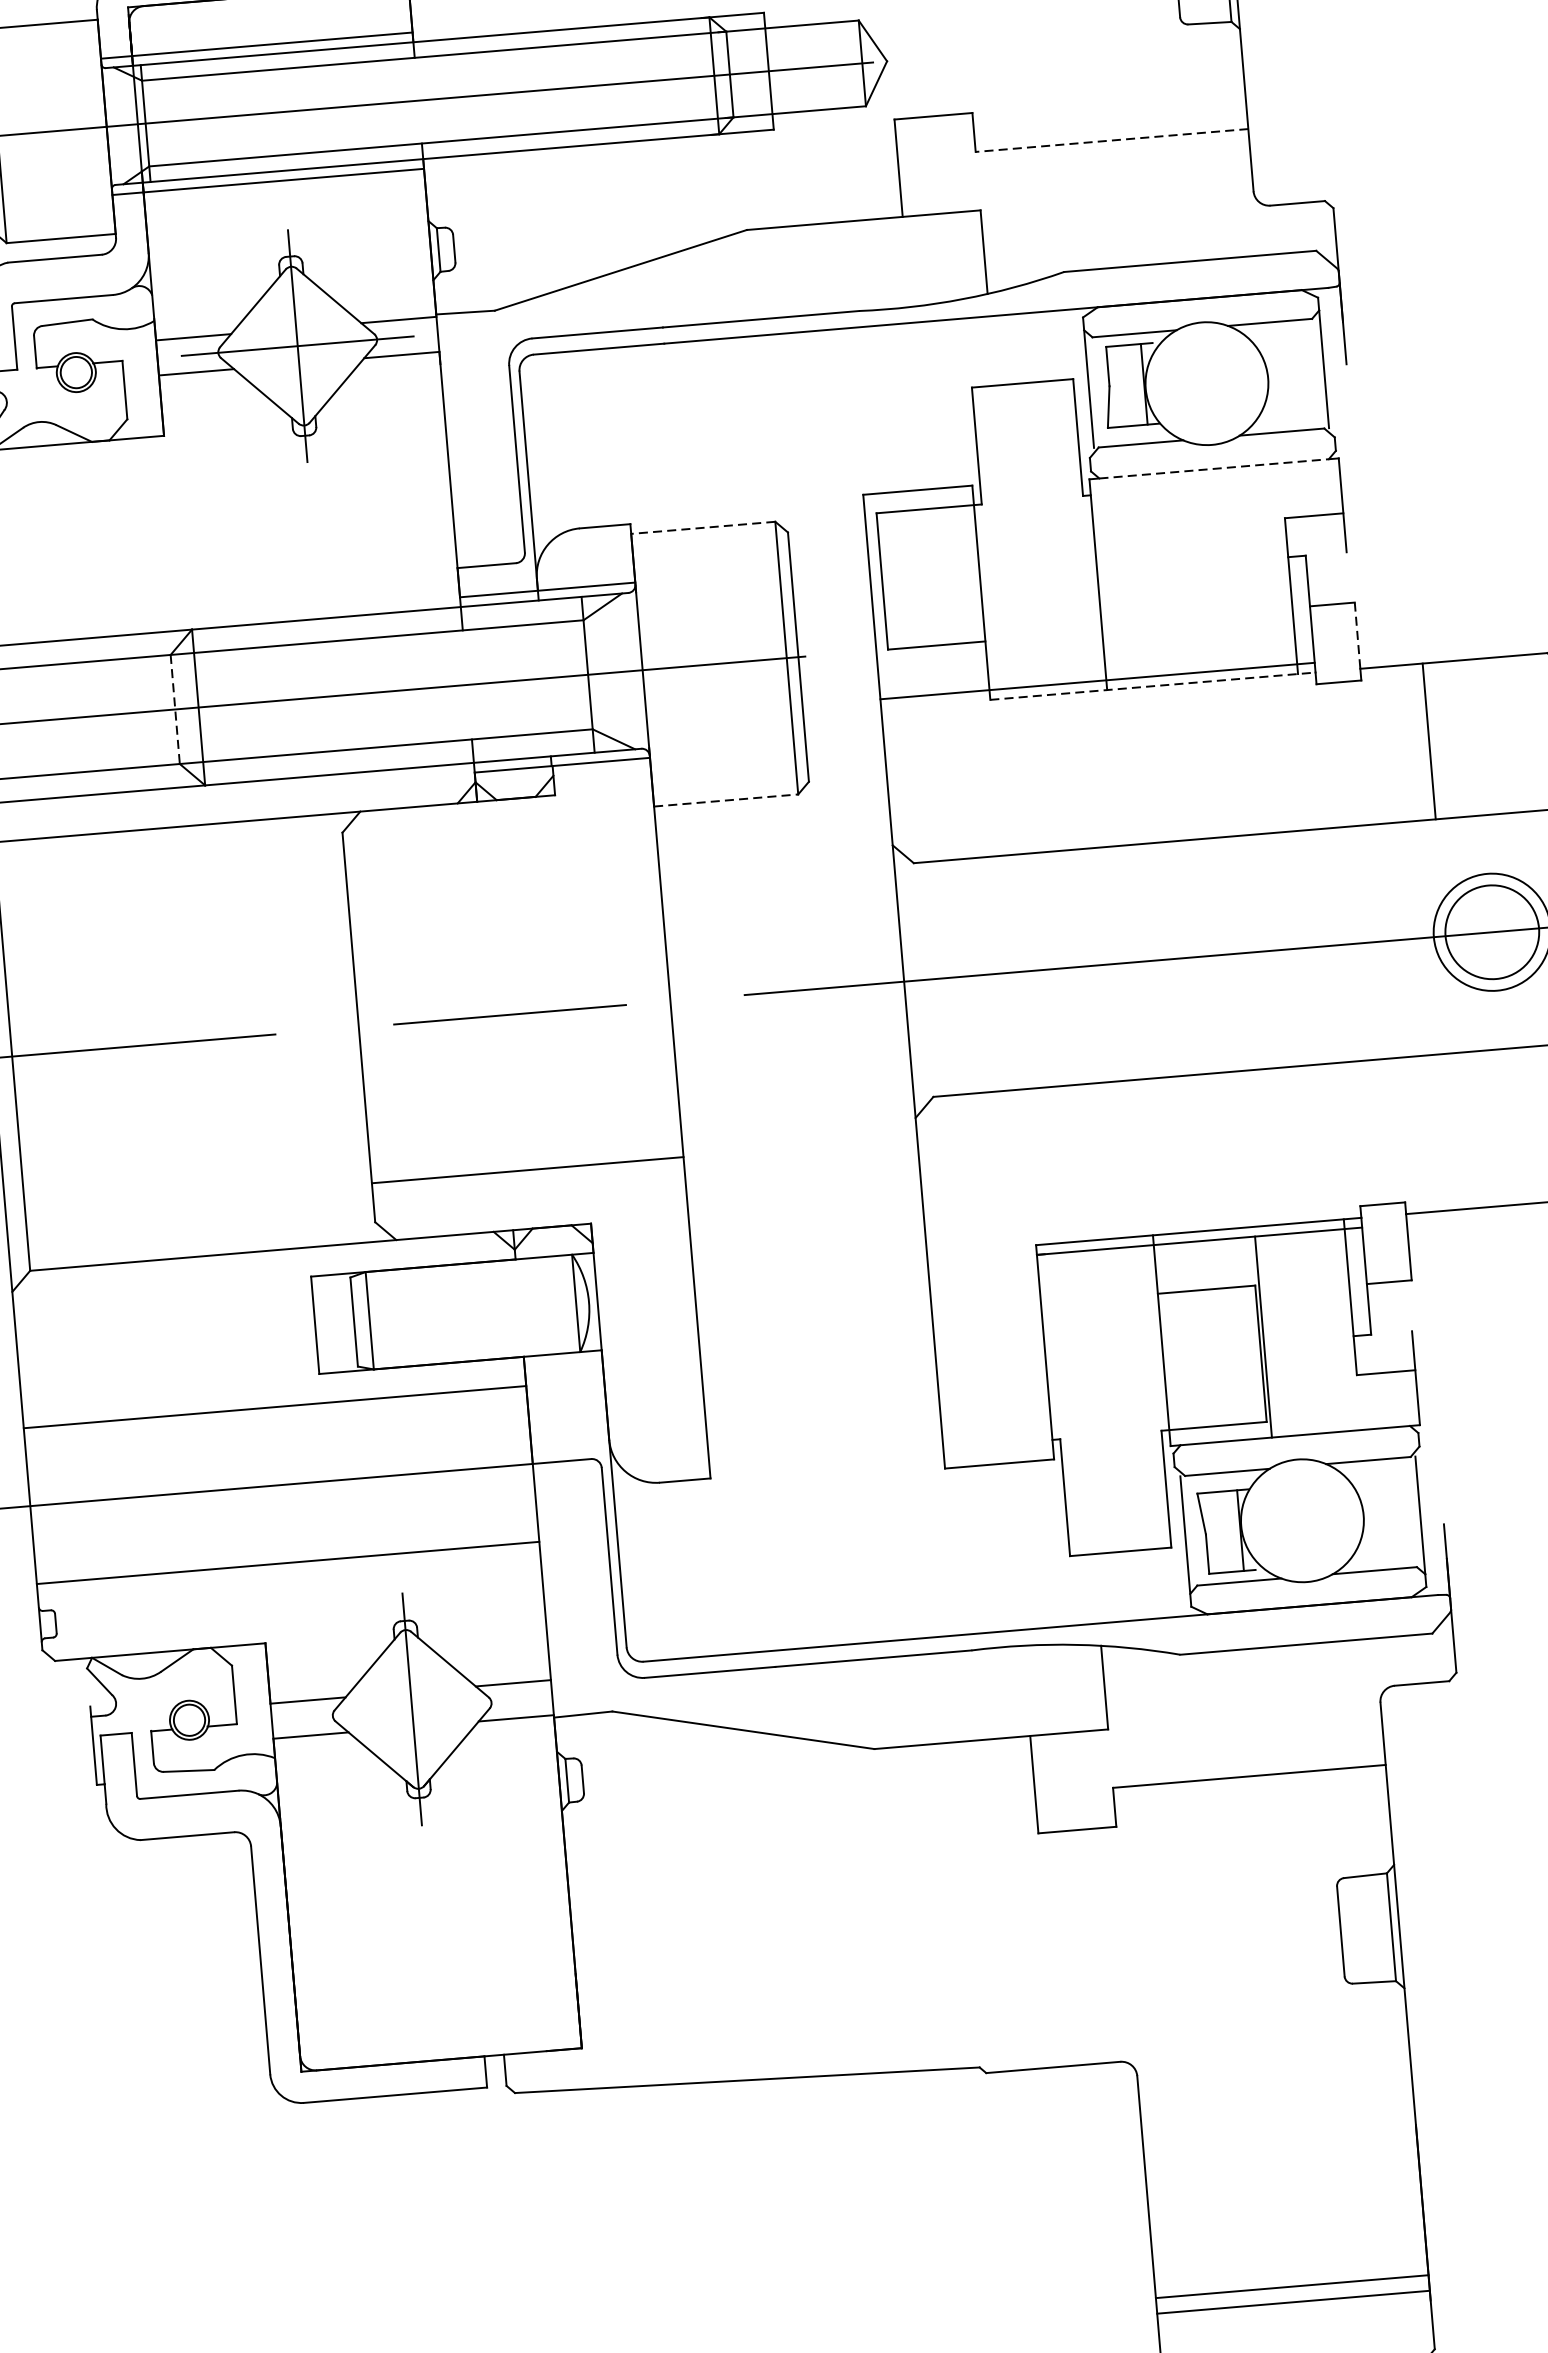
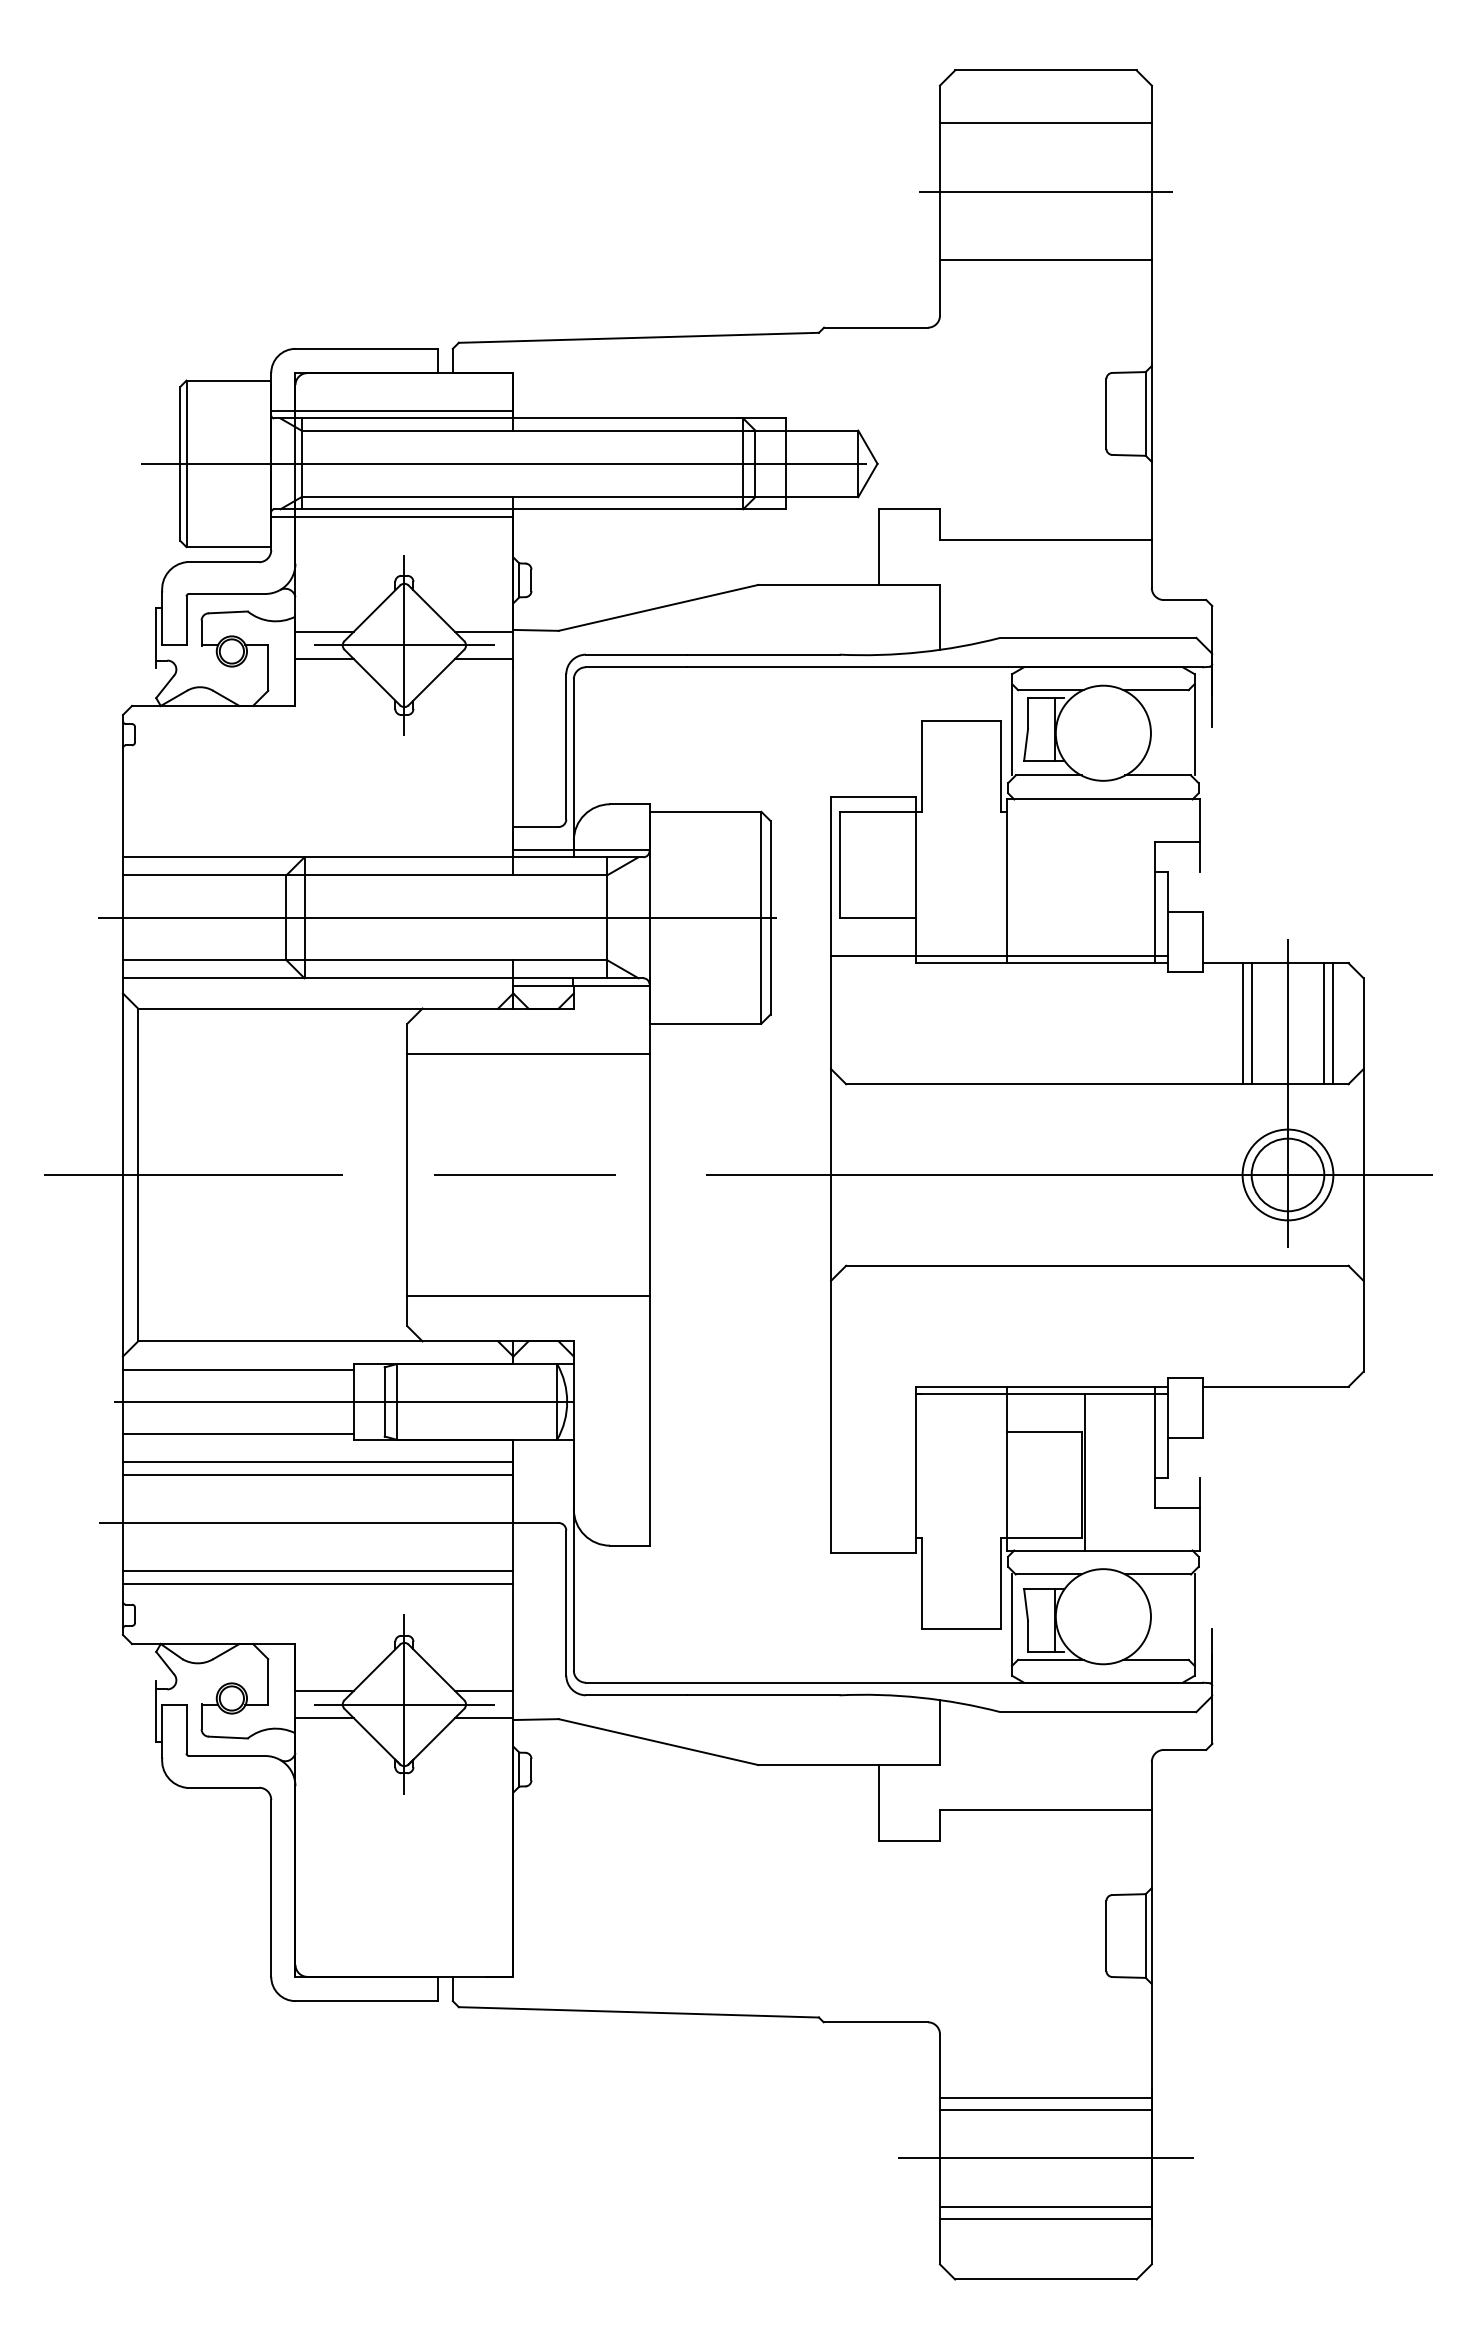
line: (1111, 140) -> (1045, 539), dashed -> solid
line: (1214, 468) -> (1103, 799), dashed -> solid
line: (703, 527) -> (705, 811), dashed -> solid
line: (1357, 635) -> (1203, 937), dashed -> solid
line: (1153, 686) -> (1042, 963), dashed -> solid
line: (175, 710) -> (286, 918), dashed -> solid
line: (1534, 732) -> (1333, 1023), added
line: (1522, 733) -> (1324, 1023), added
line: (1417, 742) -> (1242, 1023), added
line: (726, 800) -> (705, 1023), dashed -> solid
line: (1482, 826) -> (1287, 1092), added
line: (501, 857) -> (528, 1053), added
line: (162, 1297) -> (238, 1370), added
line: (301, 1325) -> (343, 1401), added
line: (169, 1378) -> (238, 1433), added
line: (275, 1422) -> (317, 1474), added
line: (285, 1547) -> (317, 1571), added
line: (412, 1709) -> (404, 1704), added
line: (1279, 2145) -> (1045, 2097), added
line: (1281, 2162) -> (1045, 2110), added
line: (1286, 2224) -> (1045, 2158), added

